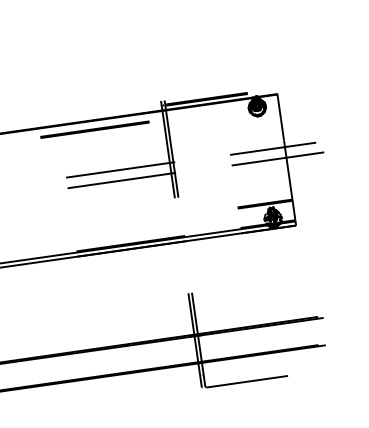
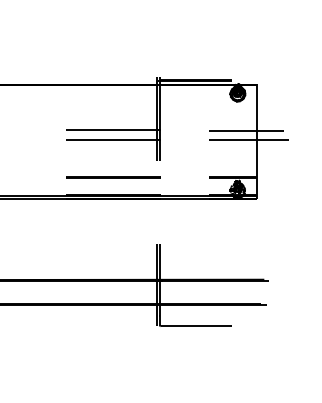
line: (94, 130) -> (113, 177), moved

